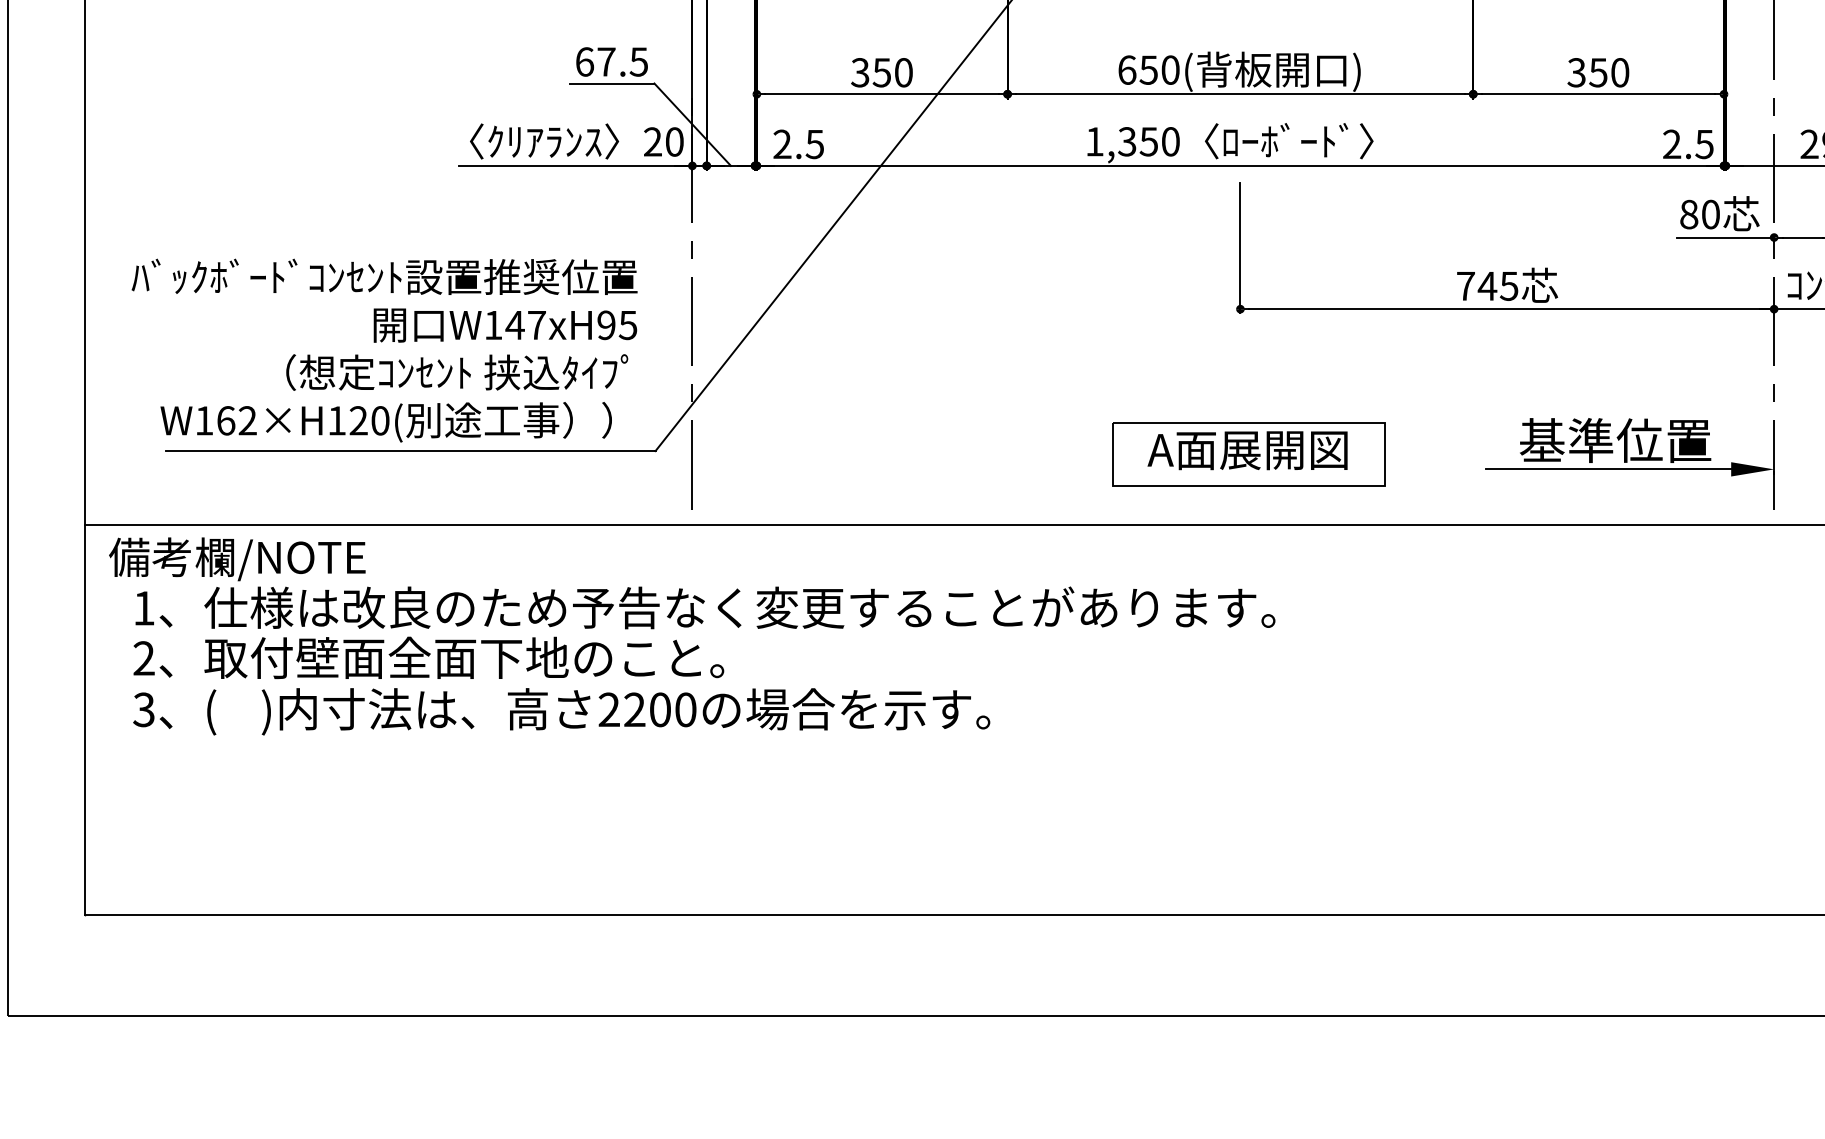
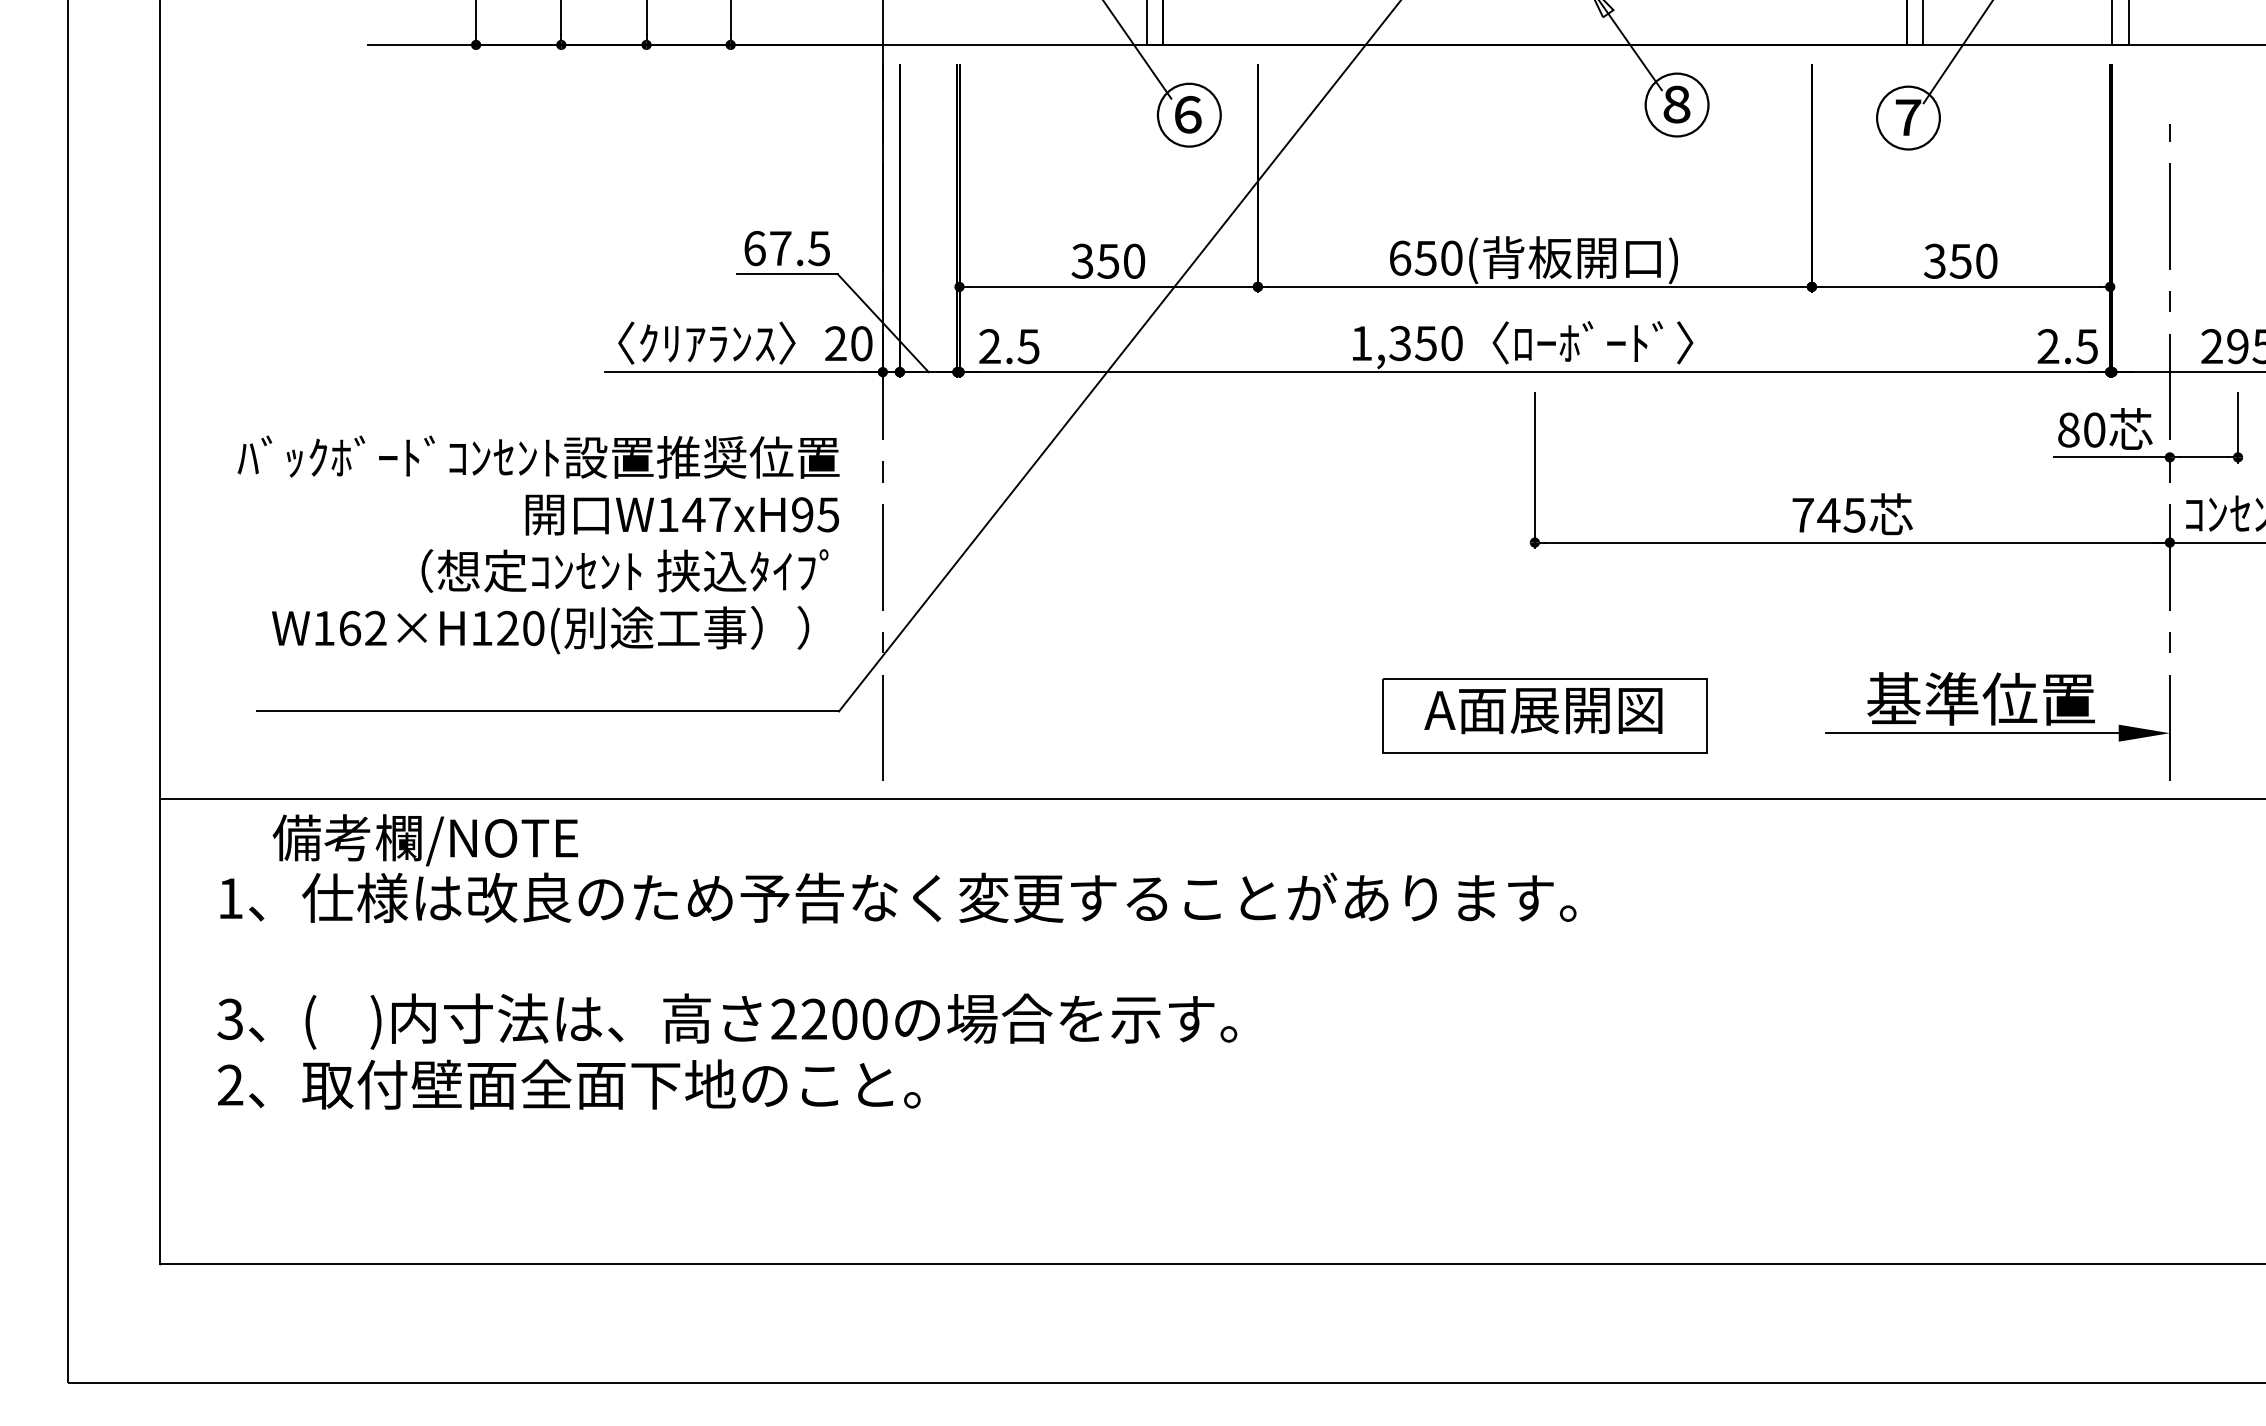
text: (384, 350) -> (538, 544), moved
text: (236, 559) -> (424, 840), moved
text: (429, 657) -> (569, 1084), moved

